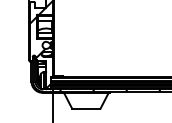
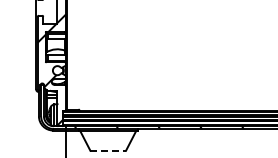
line: (86, 108) -> (108, 150), solid -> dashed

